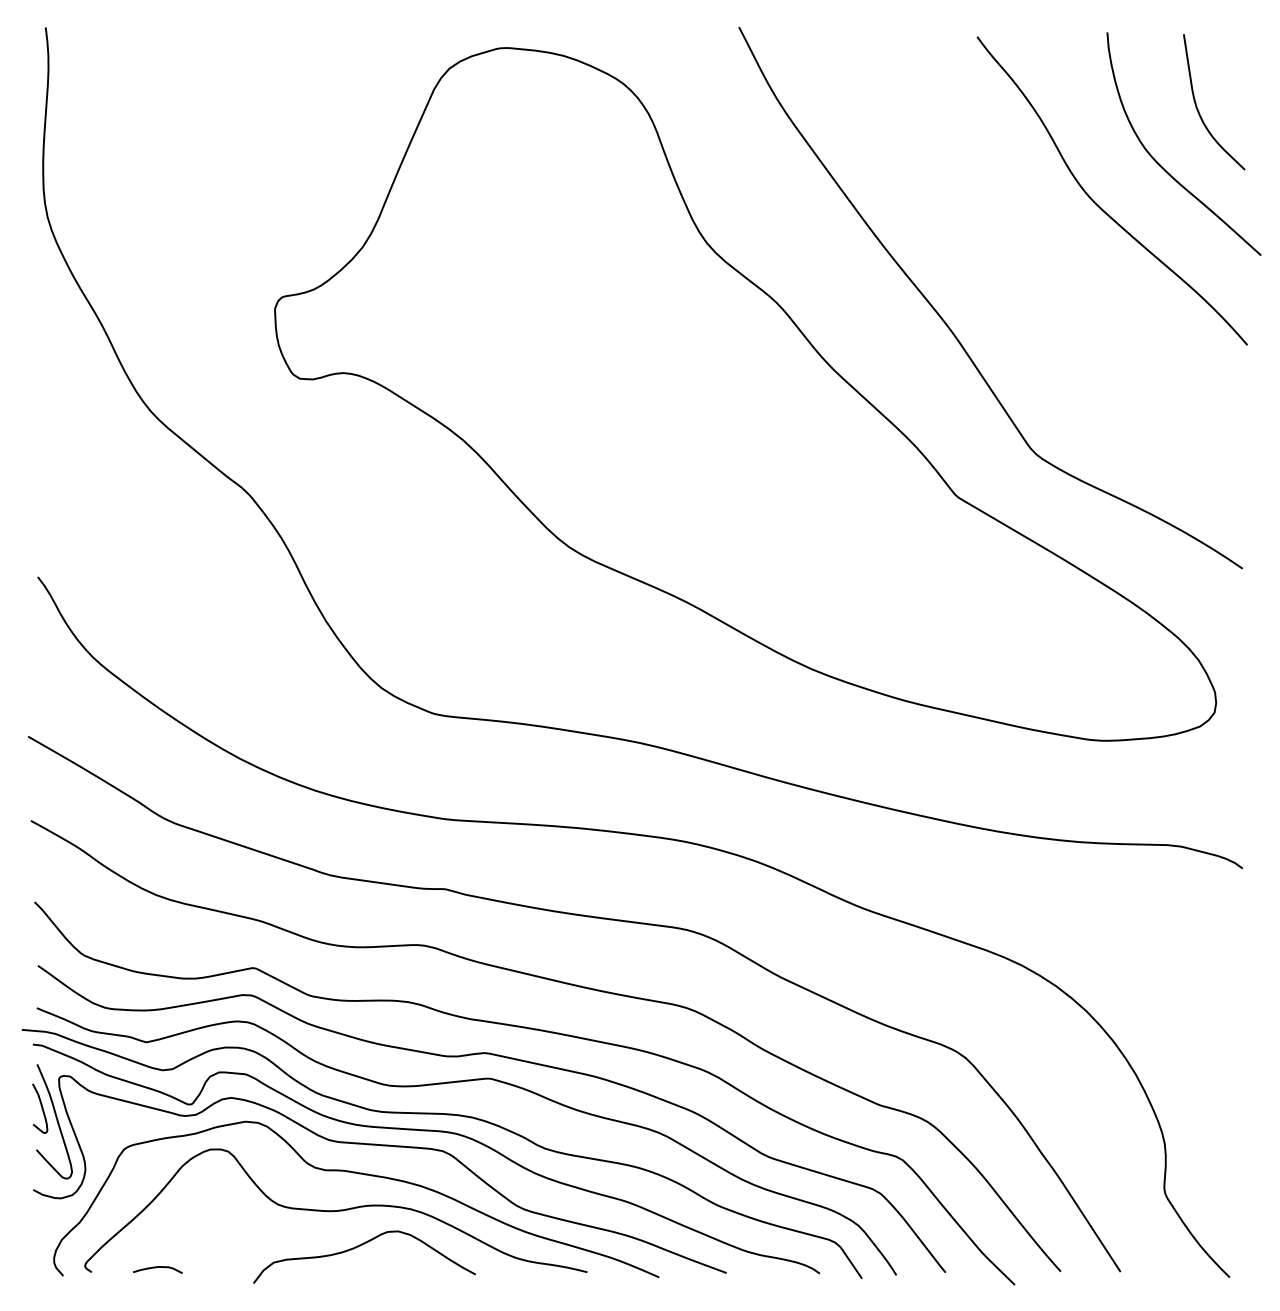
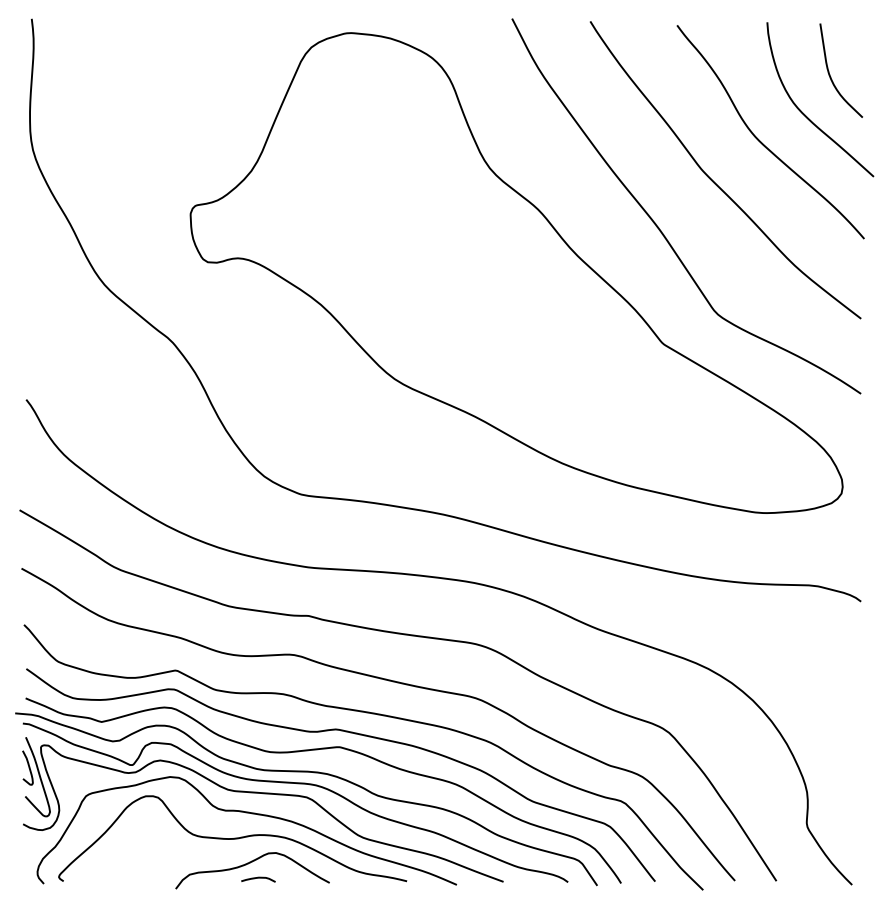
curve: (1031, 262) -> (714, 181), added
curve: (157, 1268) -> (258, 878), moved

